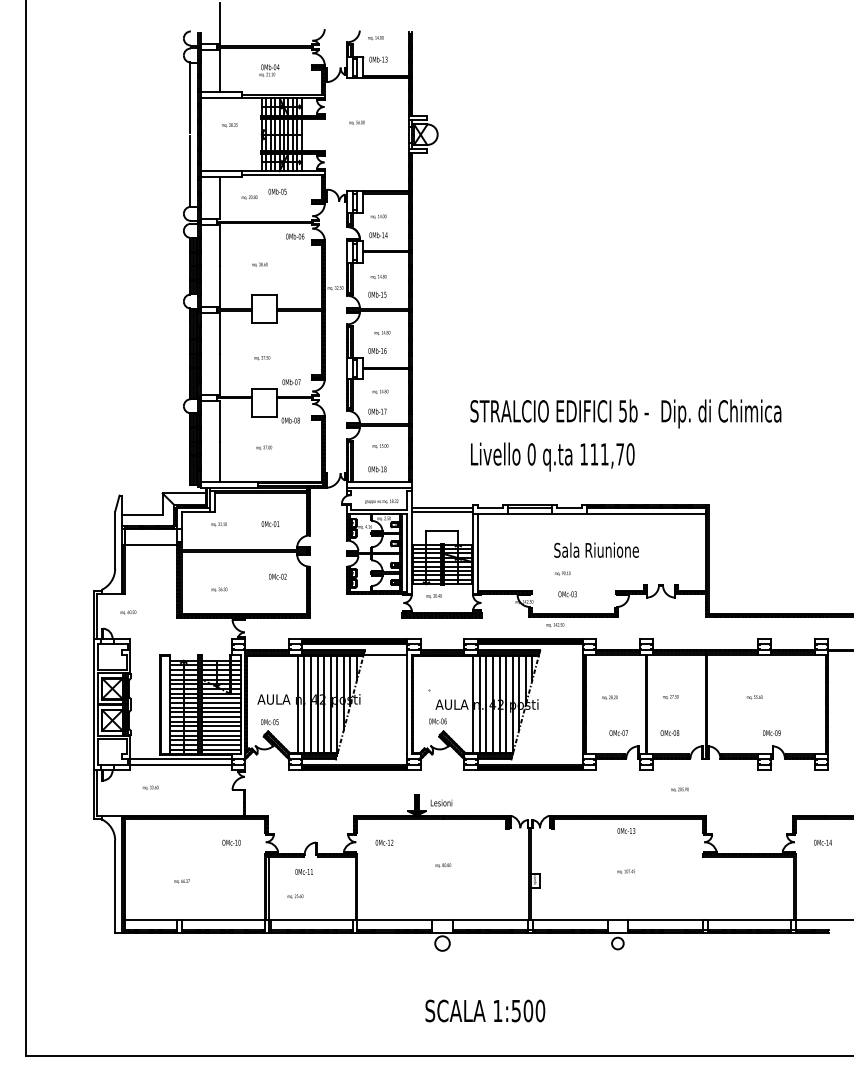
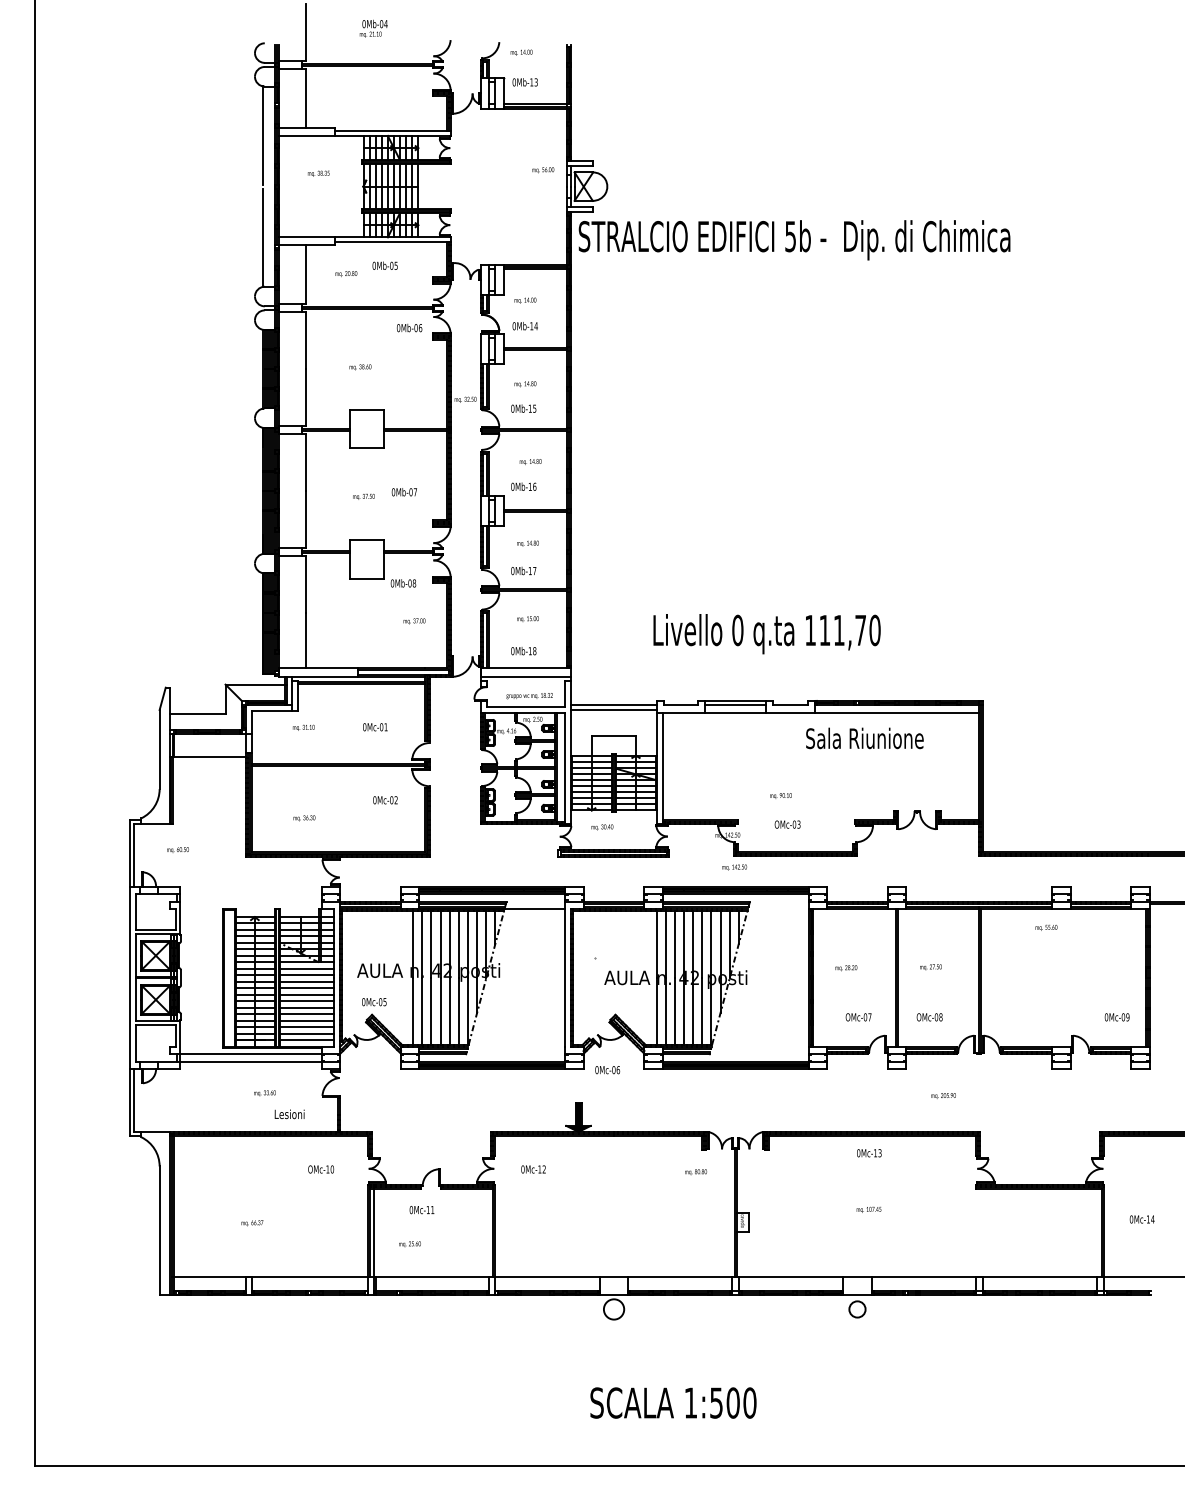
text: (269, 70) -> (373, 28), moved
text: (357, 123) -> (543, 170), moved
text: (290, 382) -> (403, 492), moved
text: (625, 414) -> (794, 240), moved
text: (264, 447) -> (414, 621), moved
text: (596, 550) -> (864, 738), moved
text: (555, 625) -> (734, 867), moved
text: (754, 697) -> (1046, 927), moved
text: (437, 721) -> (607, 1070), moved
text: (771, 733) -> (1116, 1017), moved
text: (150, 787) -> (264, 1093), moved
text: (441, 803) -> (289, 1114), moved
text: (822, 842) -> (1141, 1219), moved
text: (442, 865) -> (695, 1172), moved

